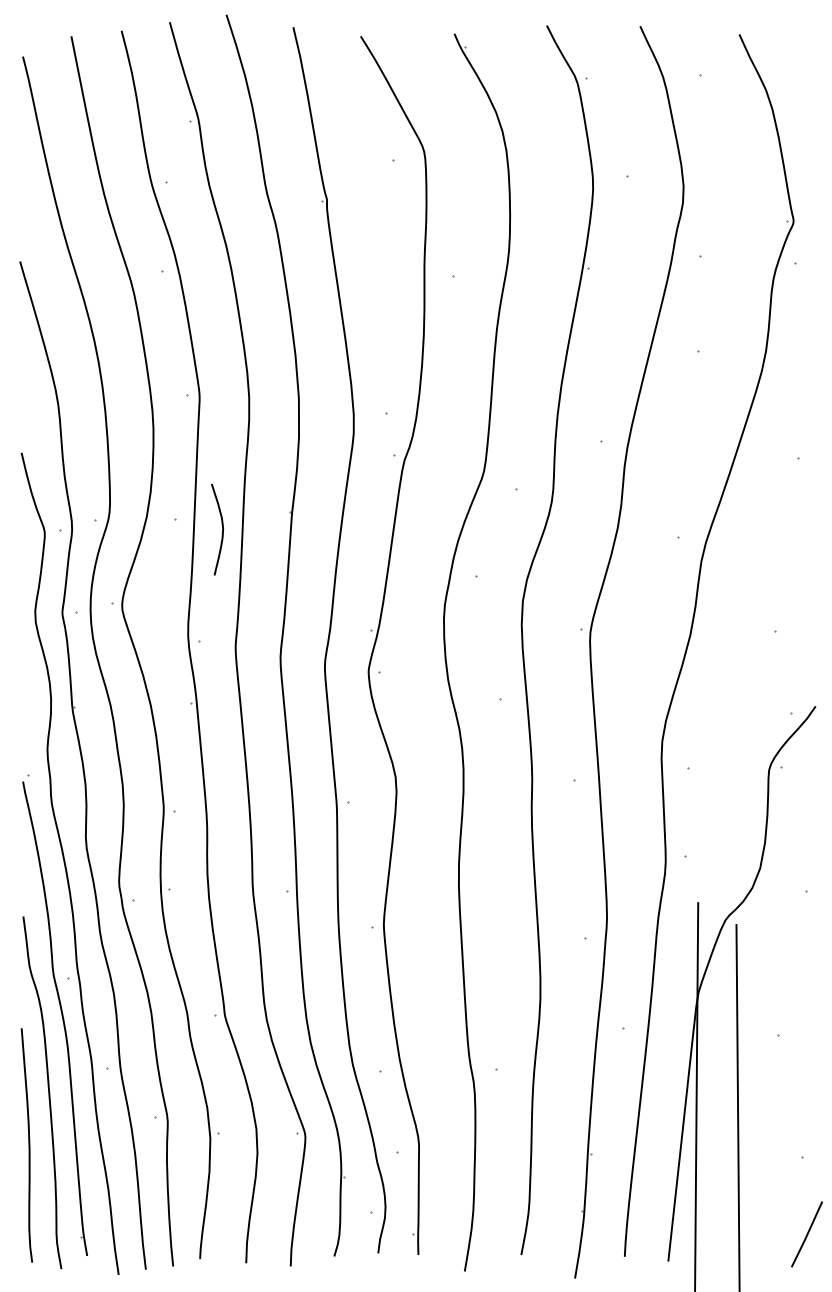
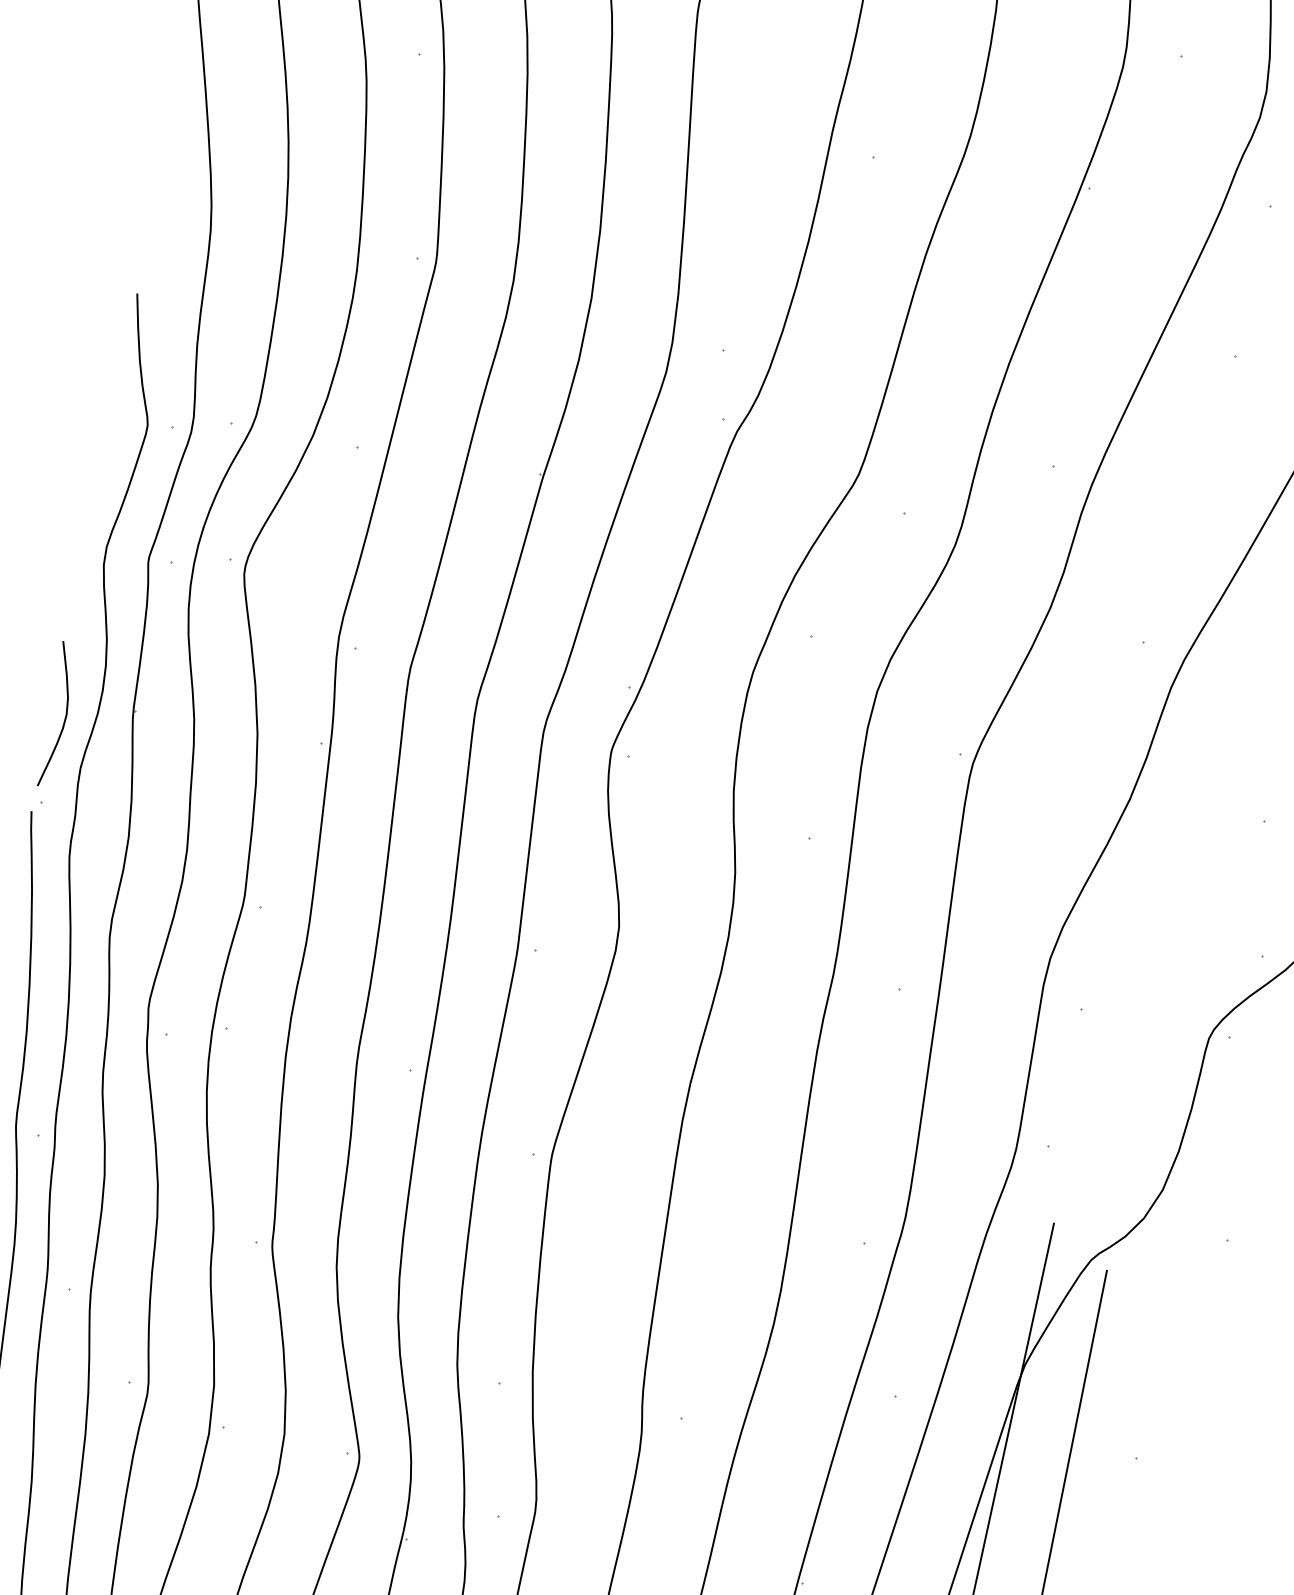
curve: (222, 529) -> (65, 716), moved

